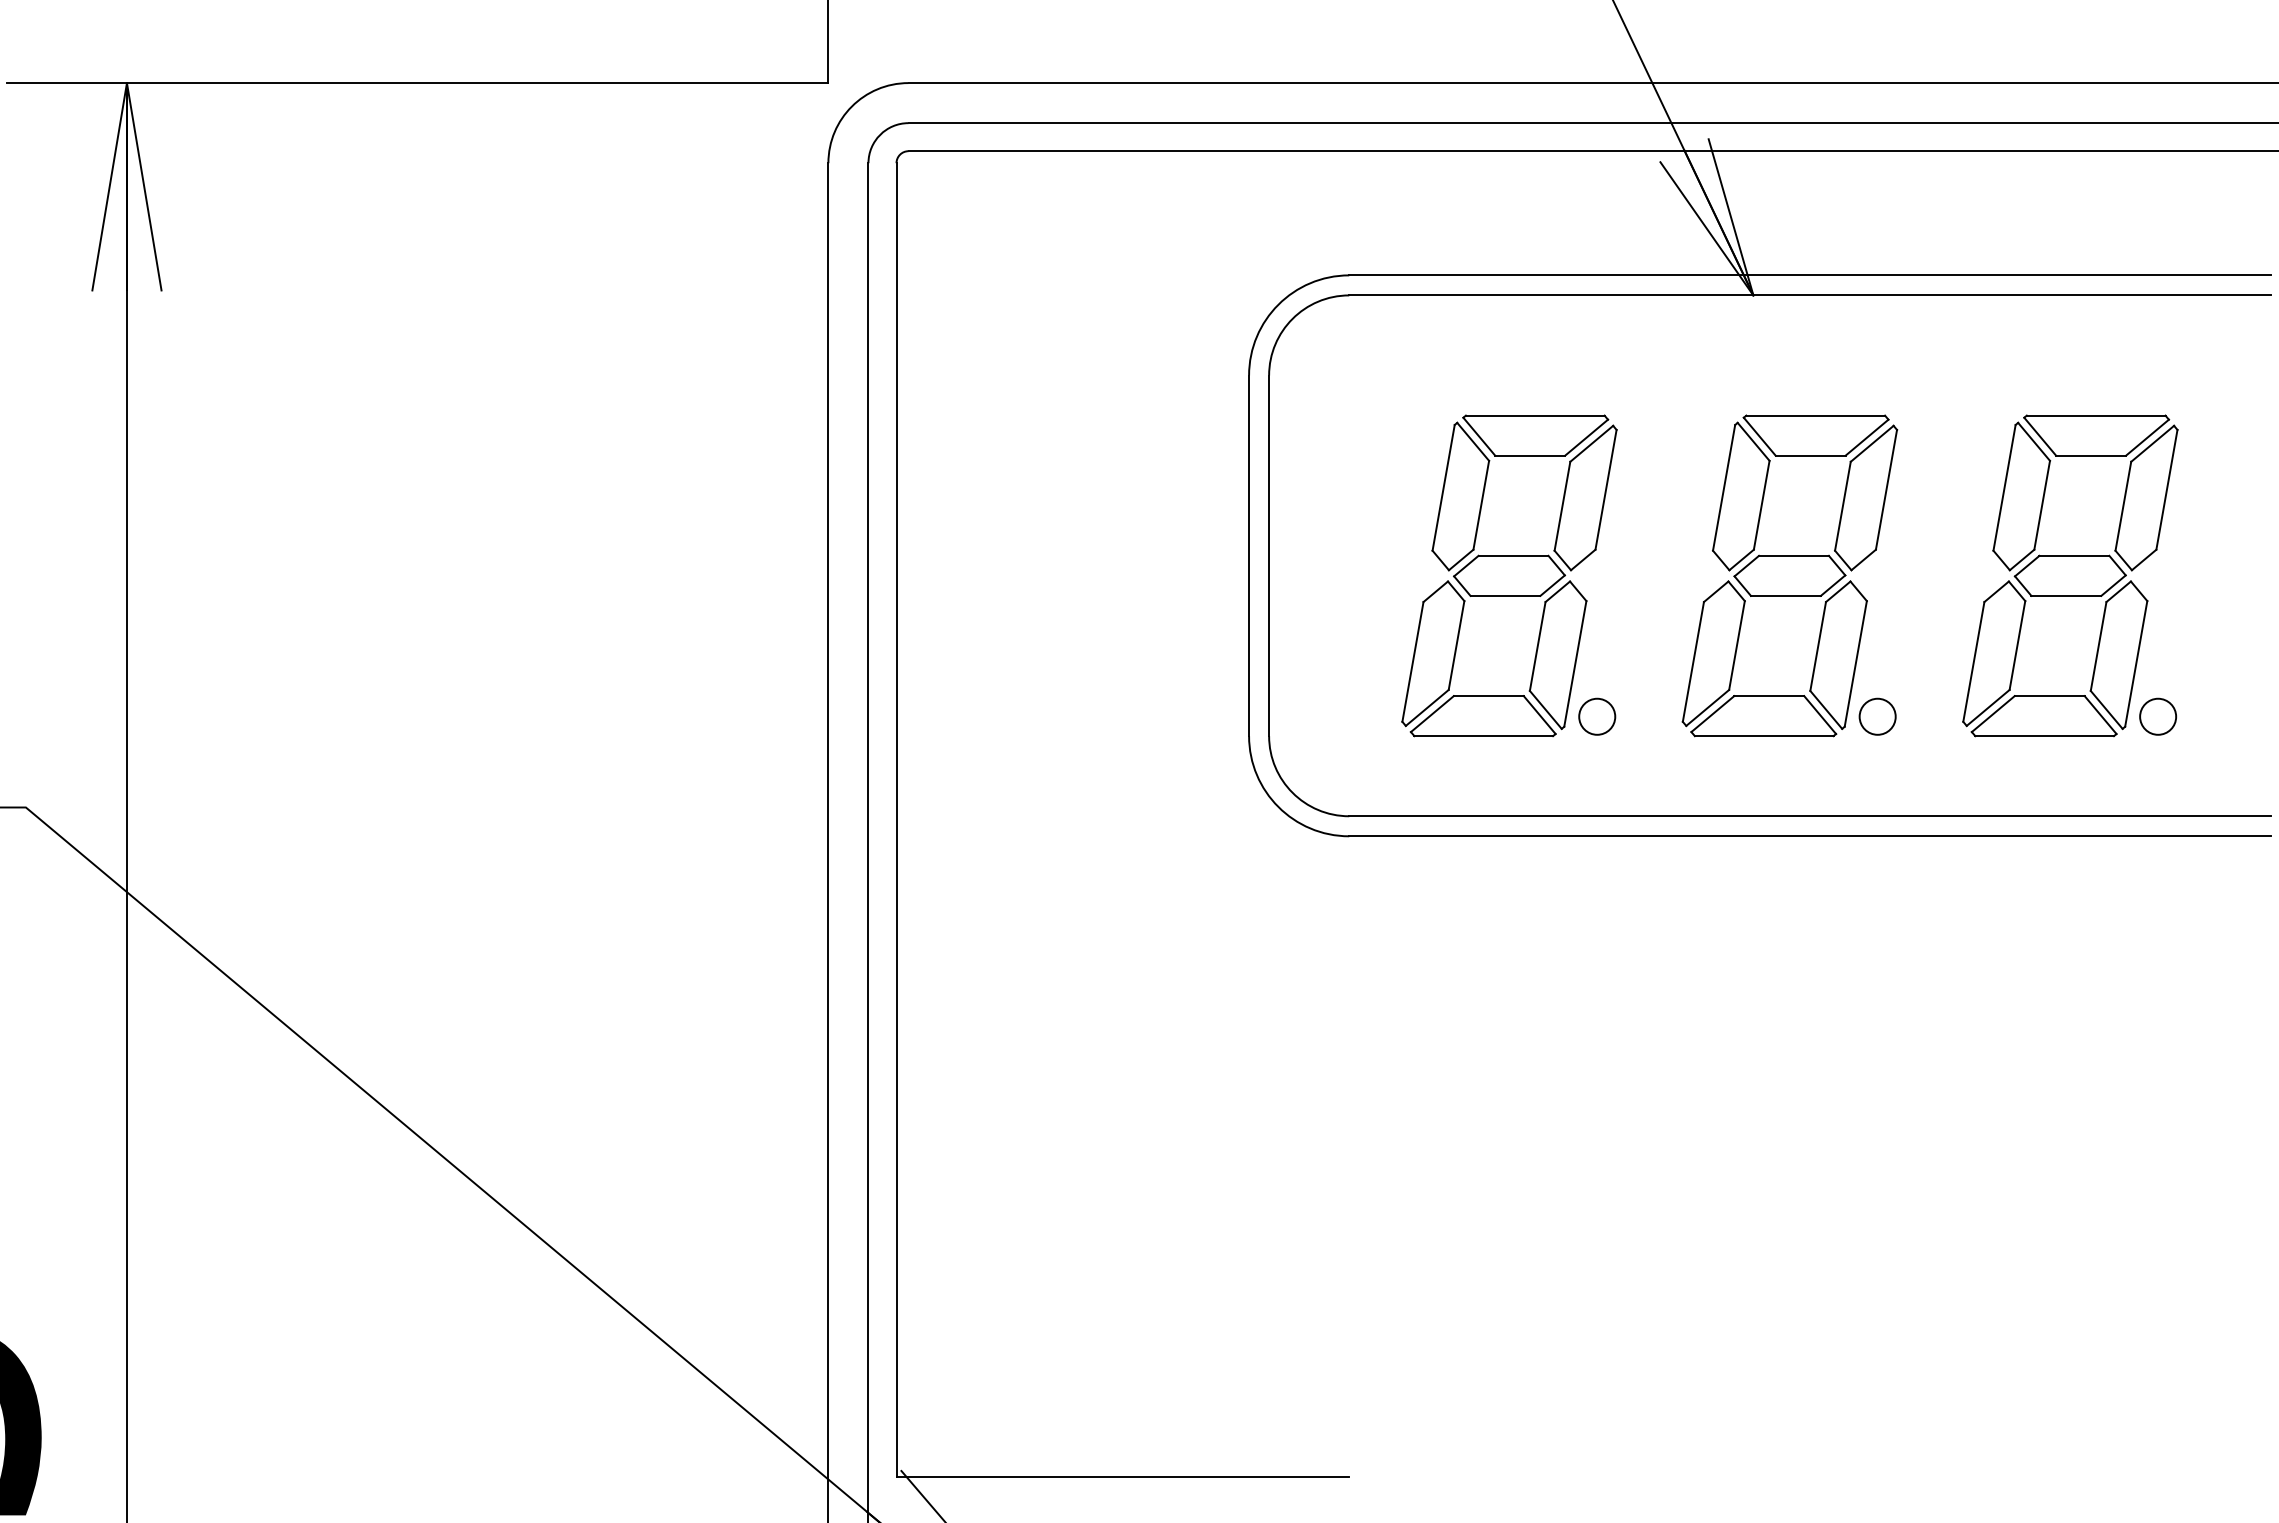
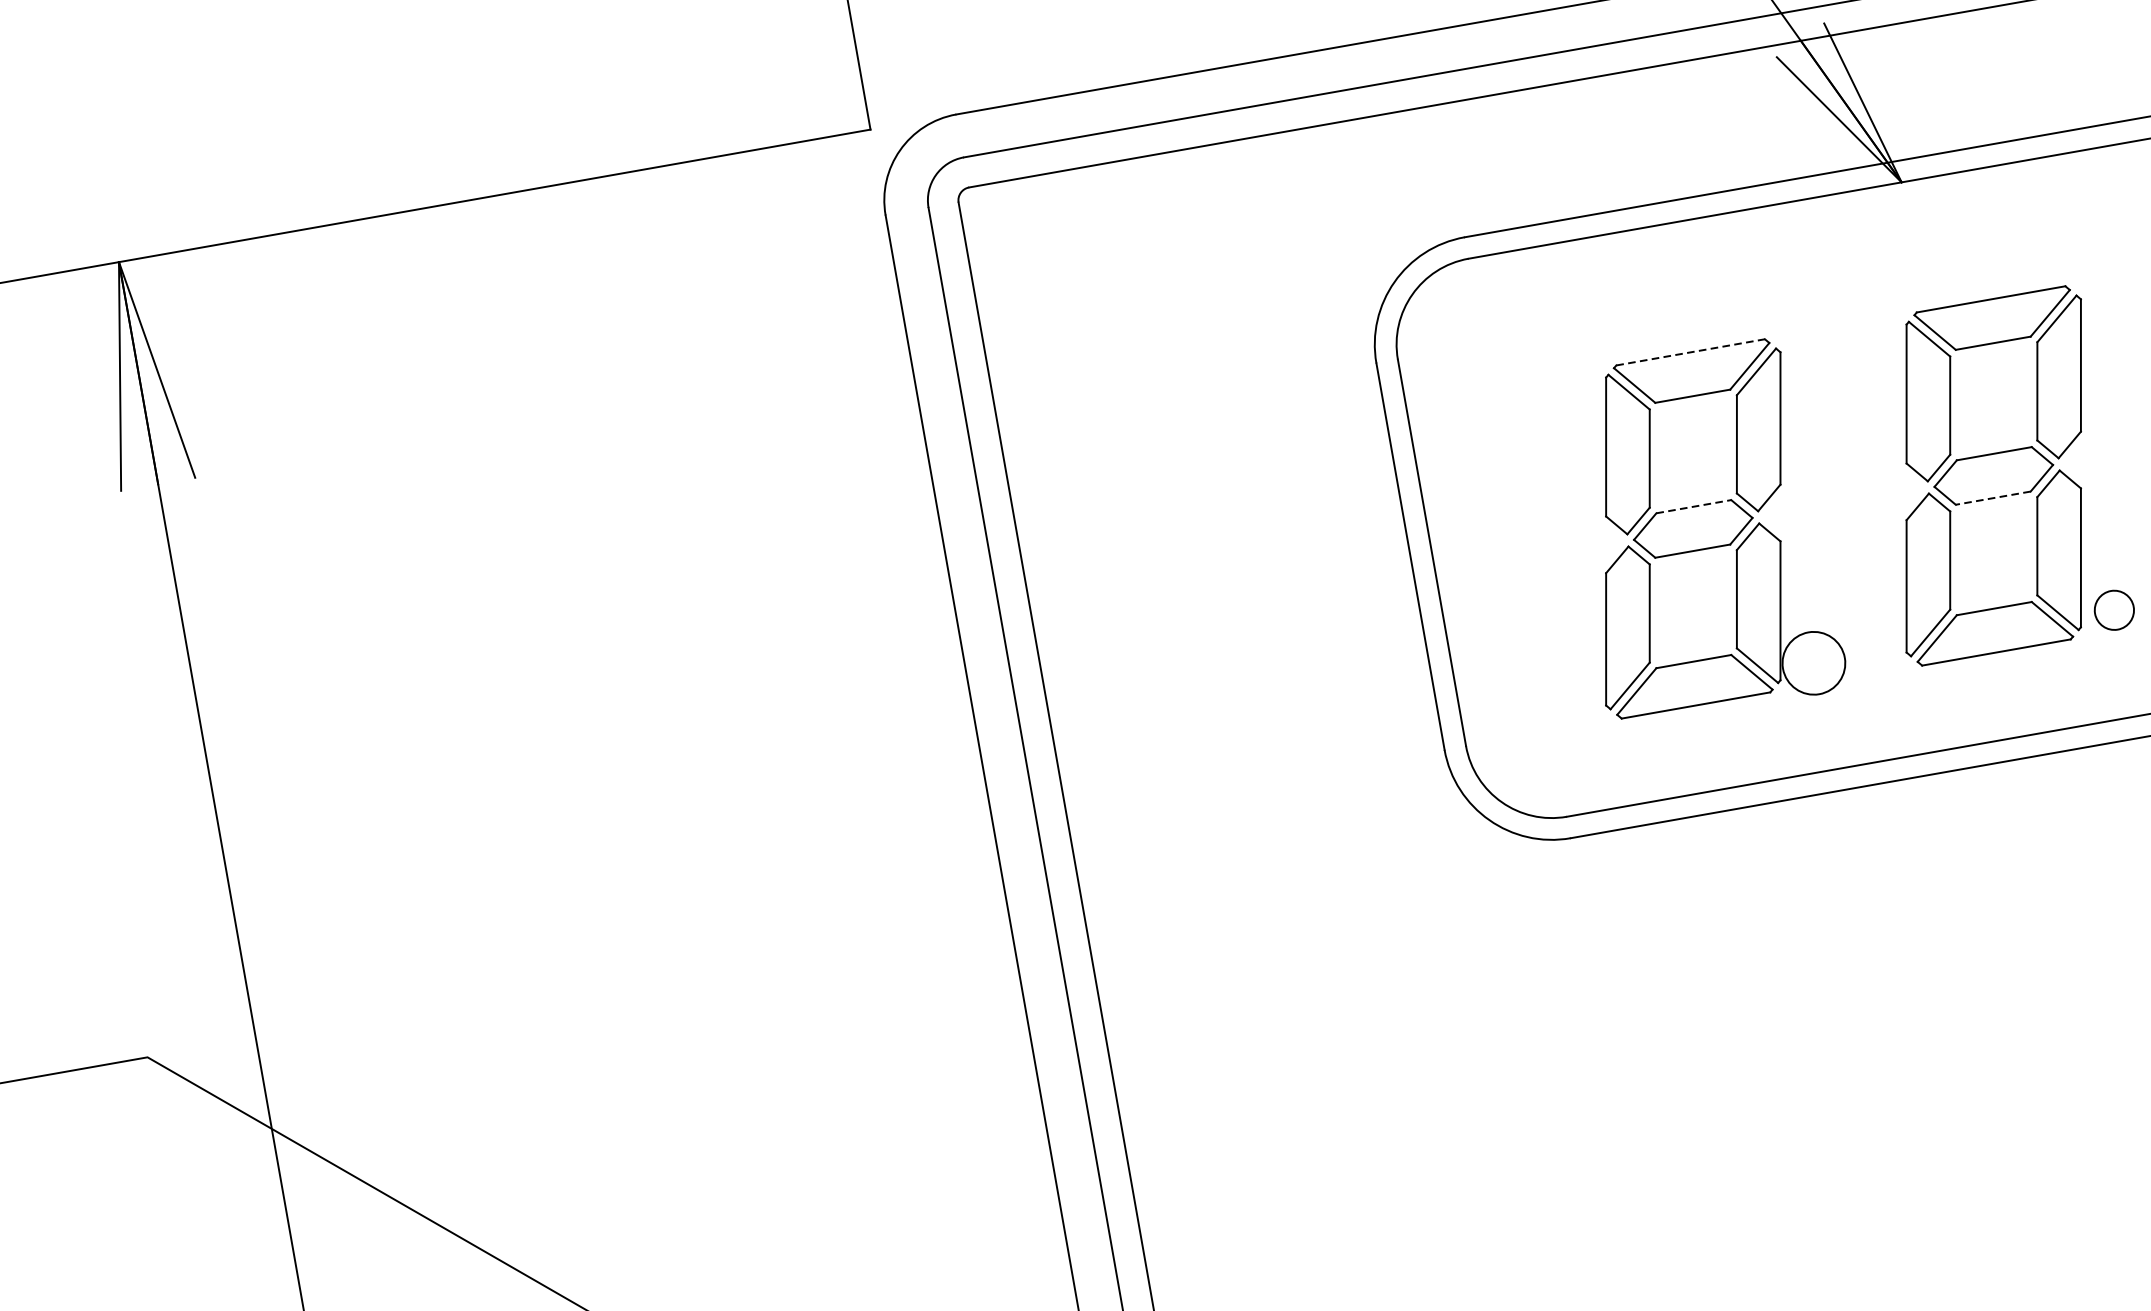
line: (1535, 415) -> (1690, 352), solid -> dashed
line: (1513, 555) -> (1693, 506), solid -> dashed
line: (1785, 595) -> (1992, 497), solid -> dashed
circle: (1597, 716) -> (1814, 662), size x1.6

